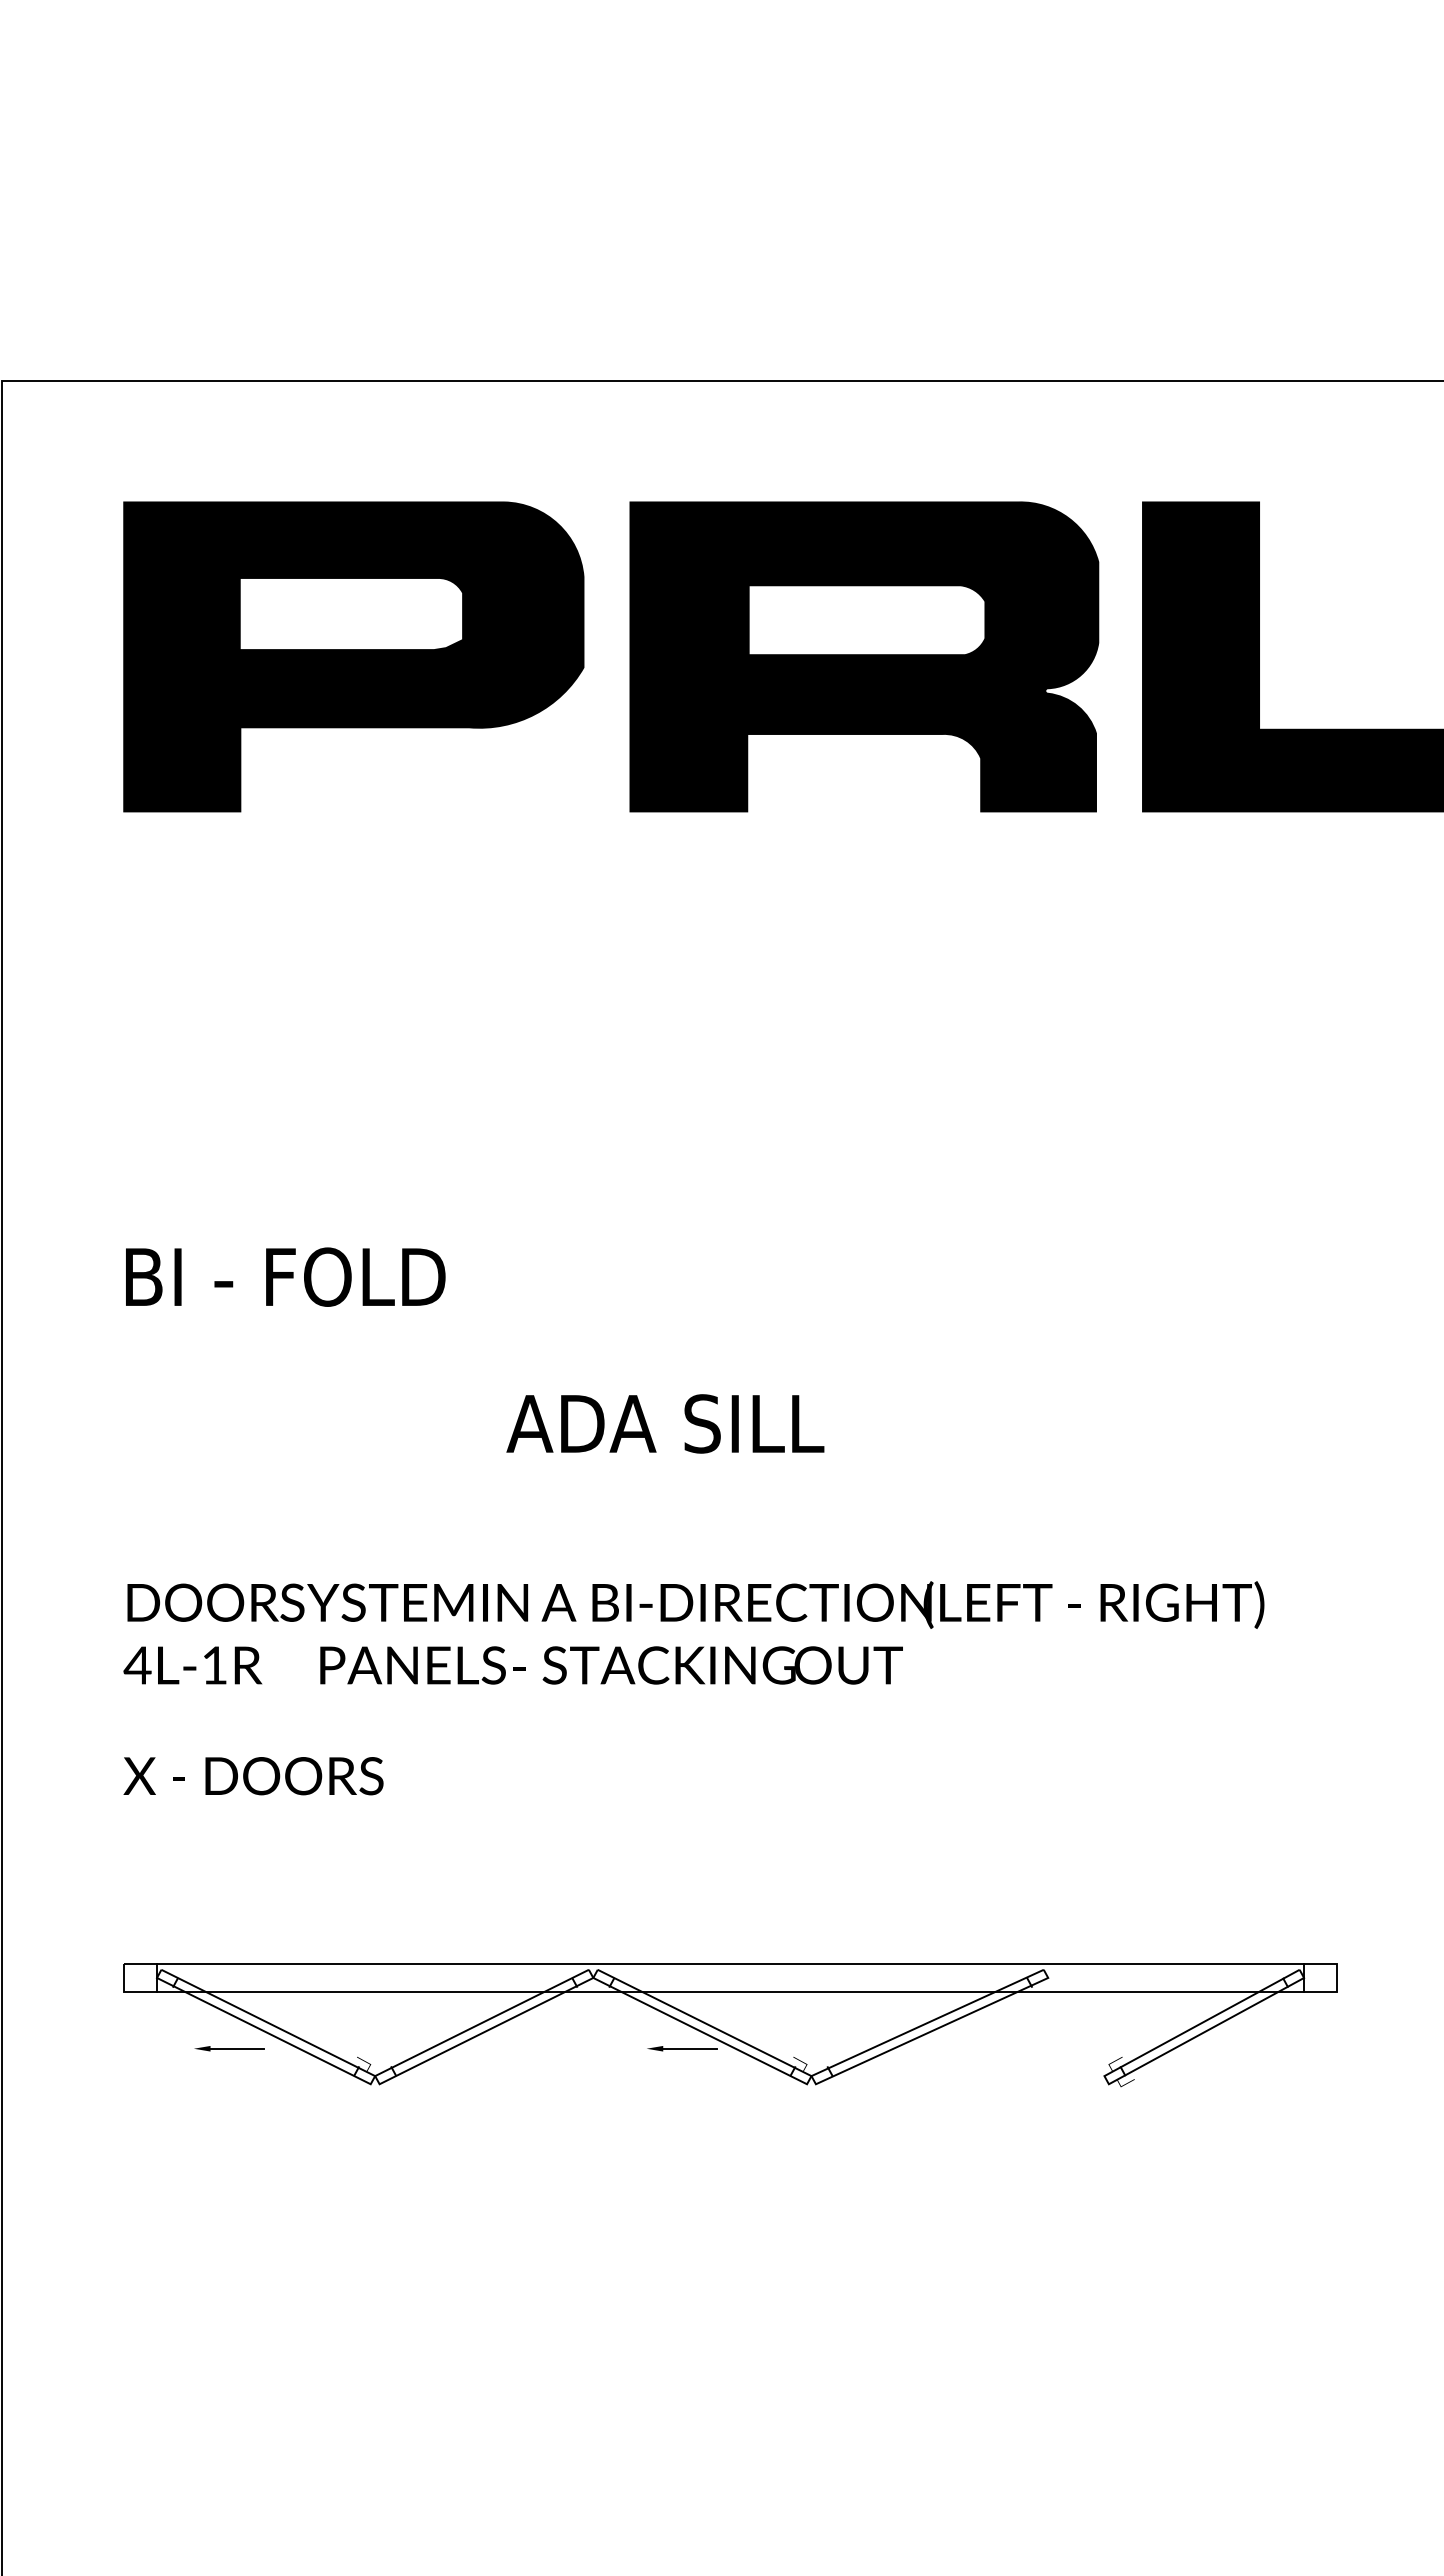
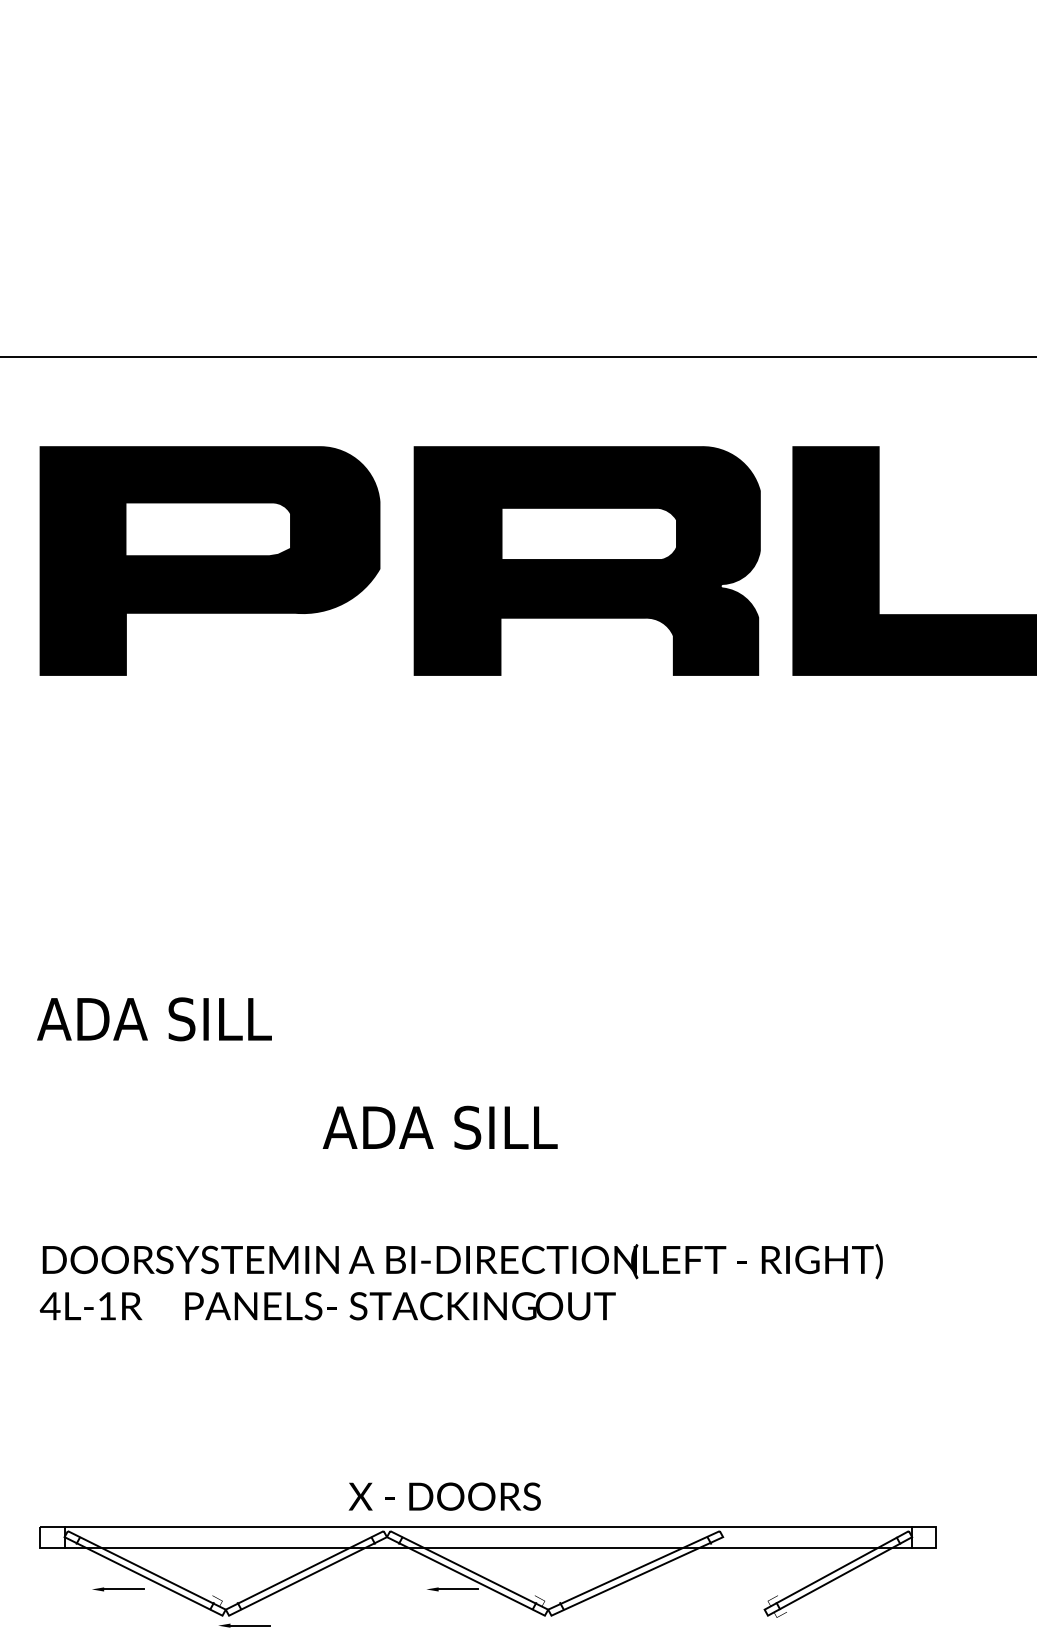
text: (282, 1276) -> (157, 1018), BI - FOLD -> ADA SILL
text: (253, 1776) -> (444, 1496), moved
part: (400, 2097) -> (244, 1625), added

